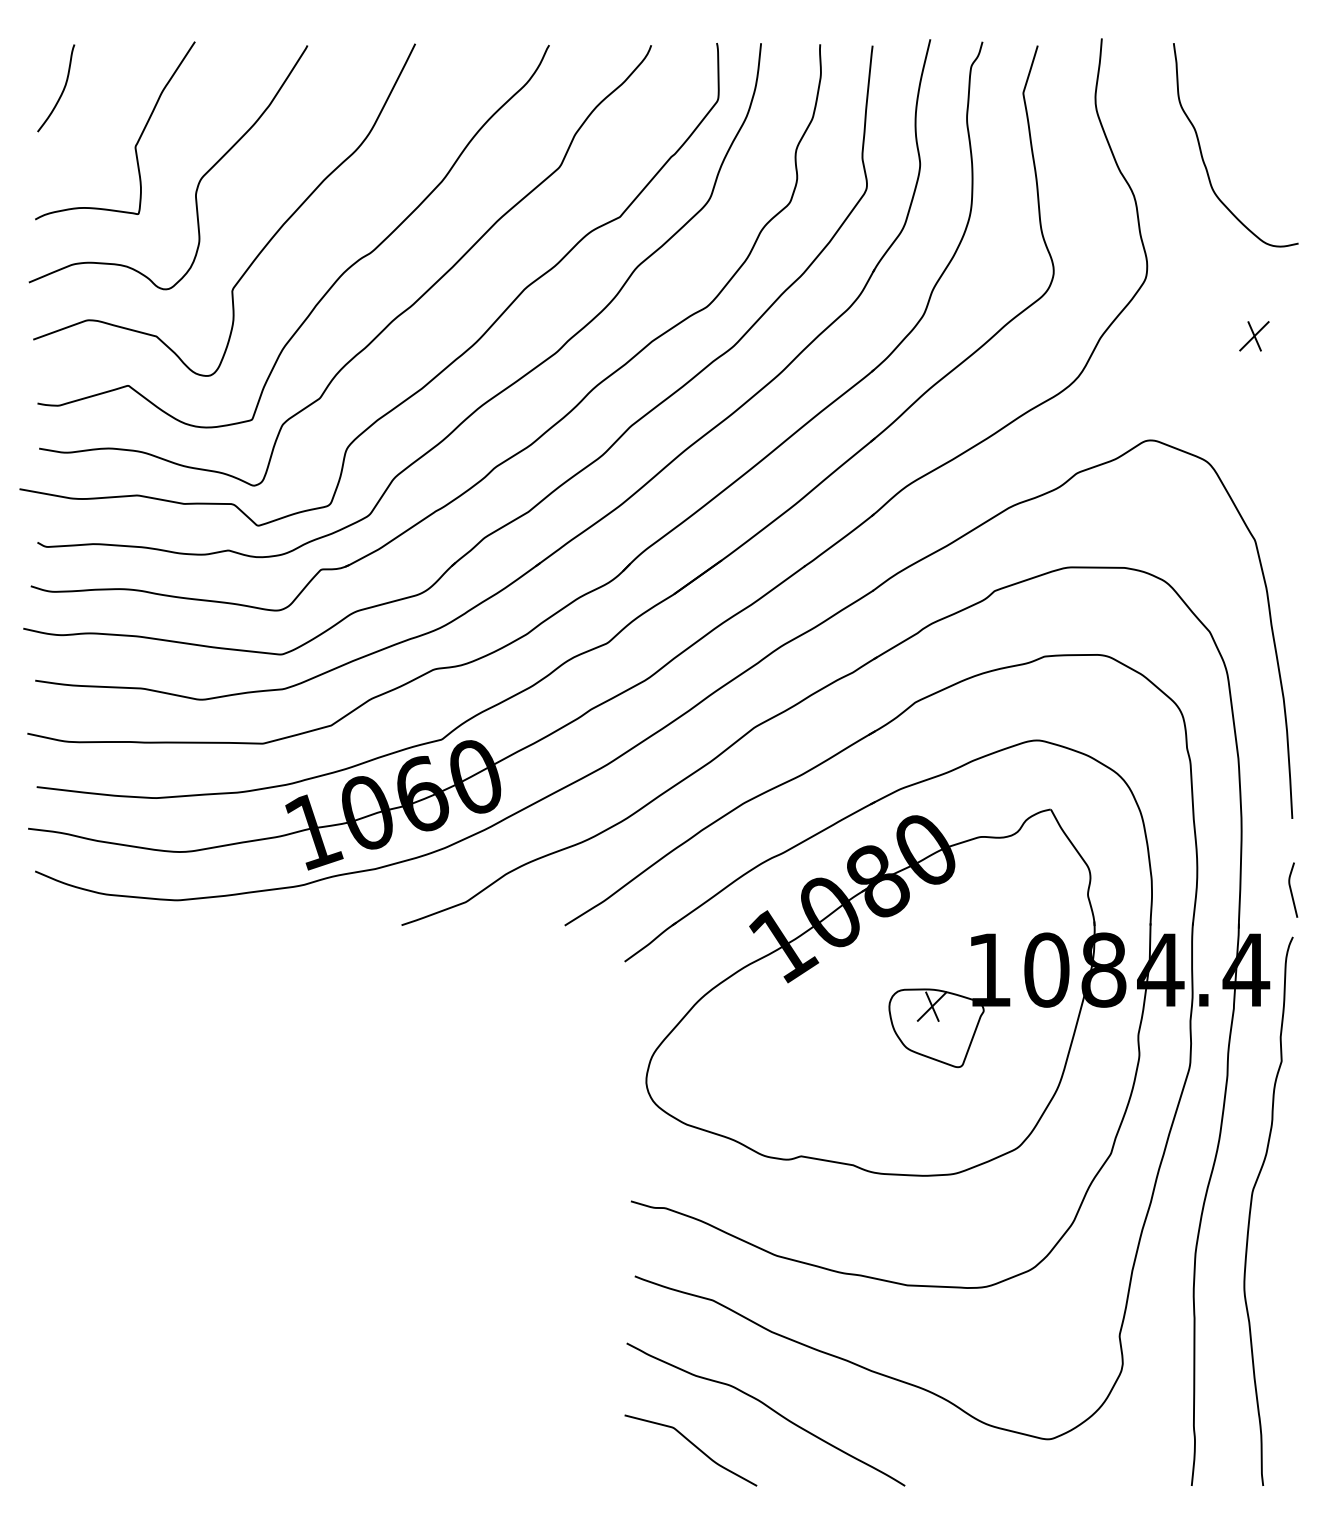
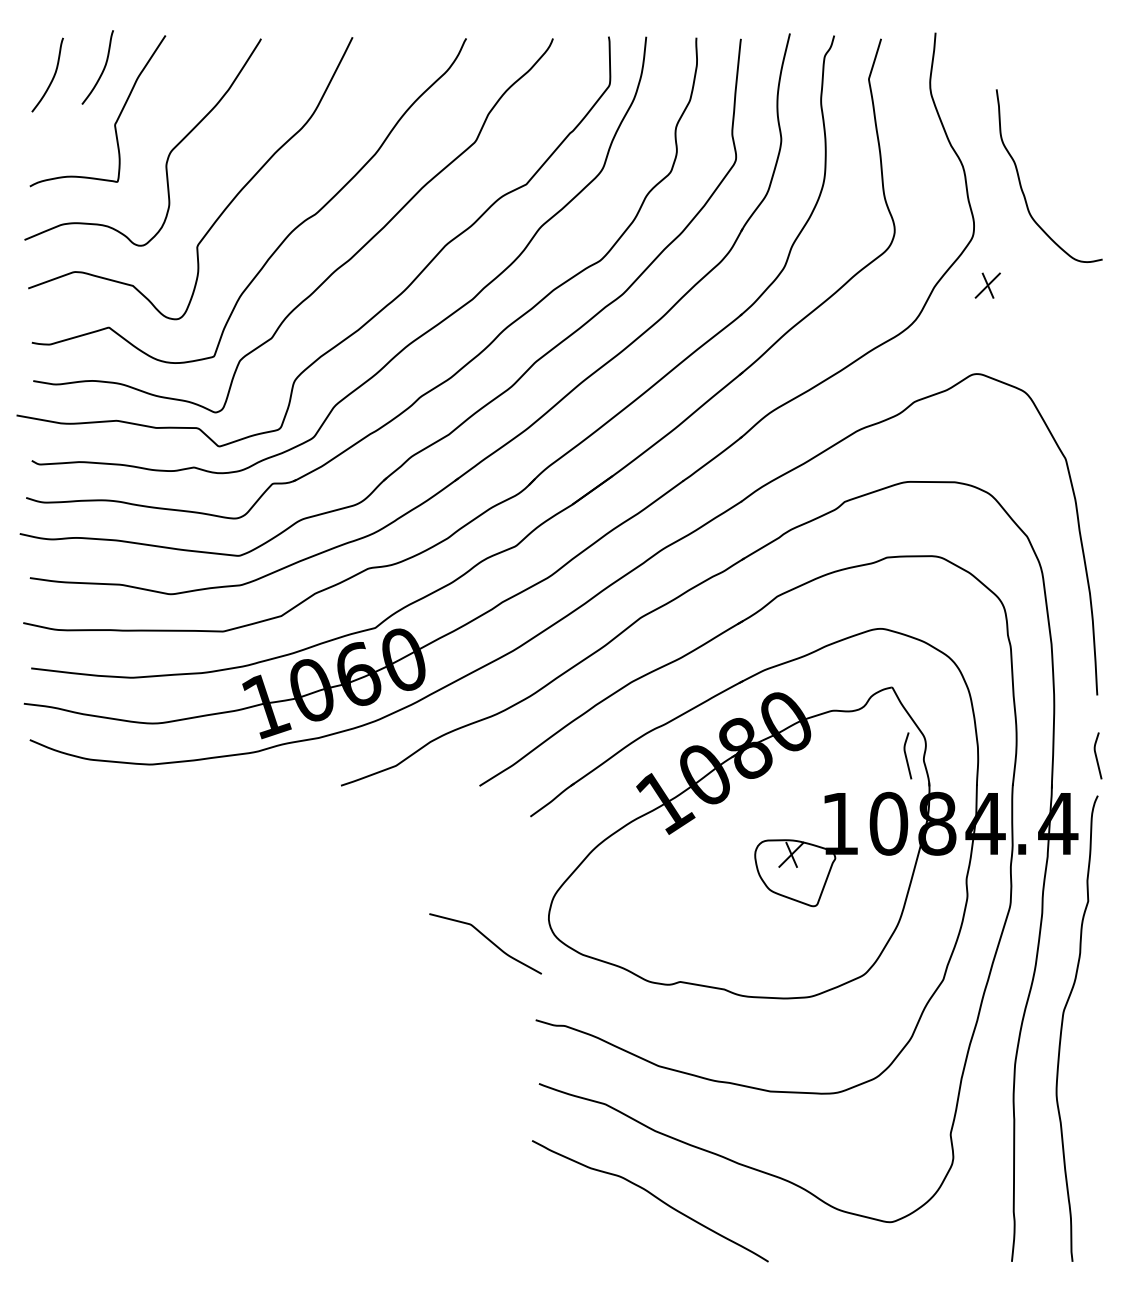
curve: (121, 81) -> (103, 69), added
curve: (1202, 153) -> (1021, 183), moved
part: (1254, 336) -> (987, 285), moved
curve: (1067, 889) -> (906, 755), added
curve: (694, 1446) -> (488, 940), moved

